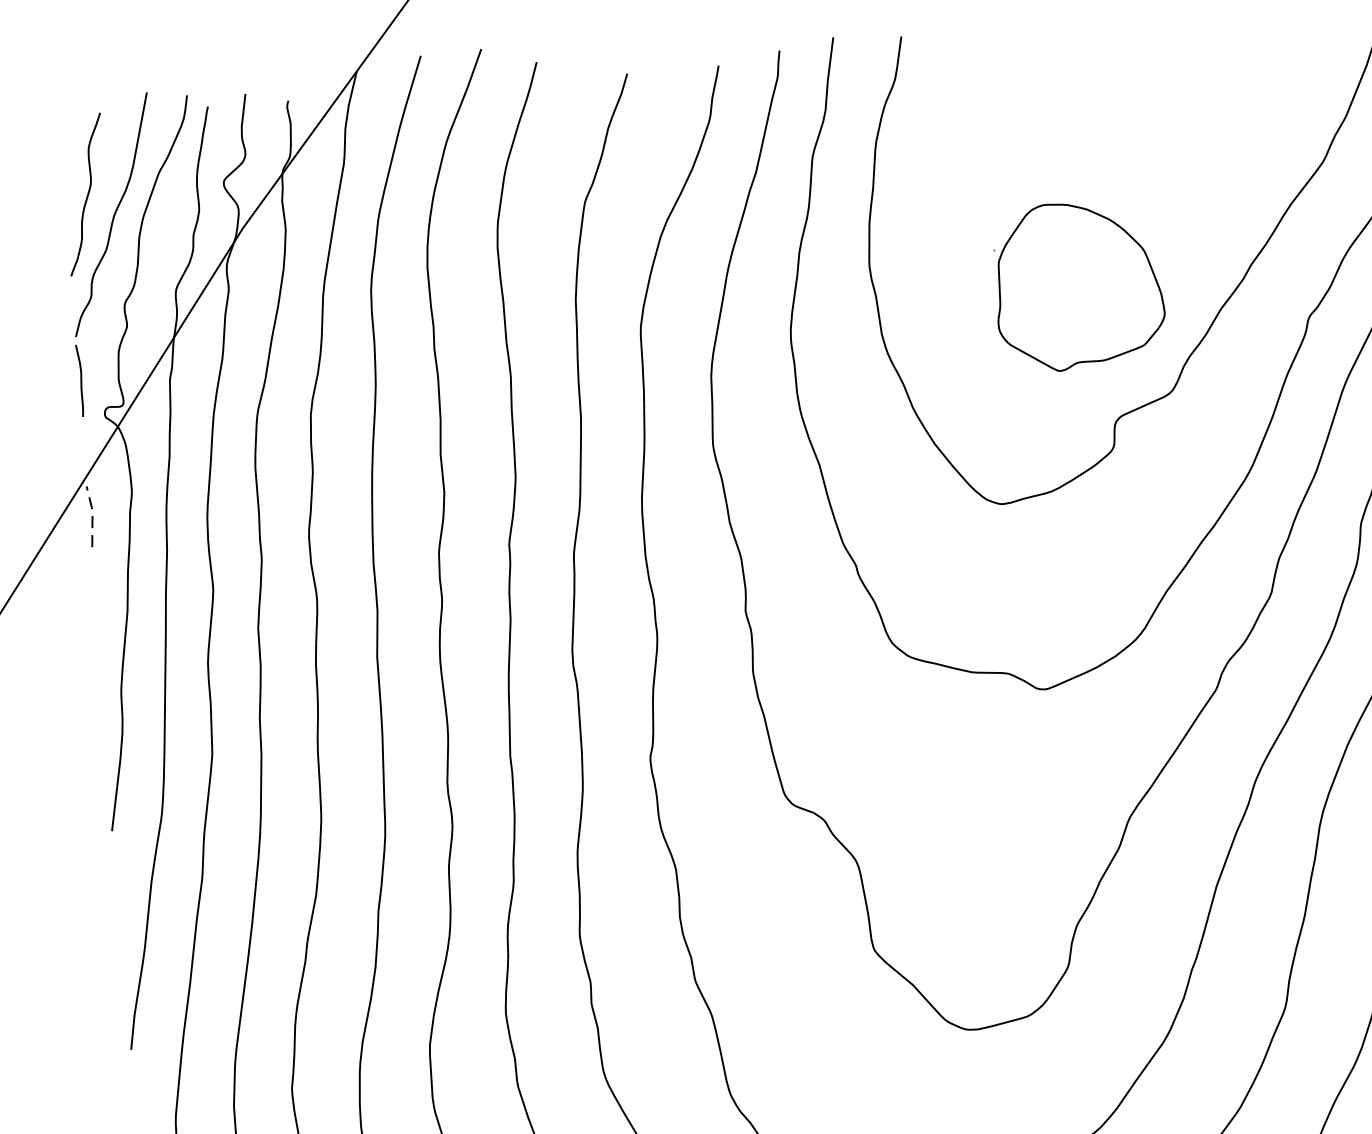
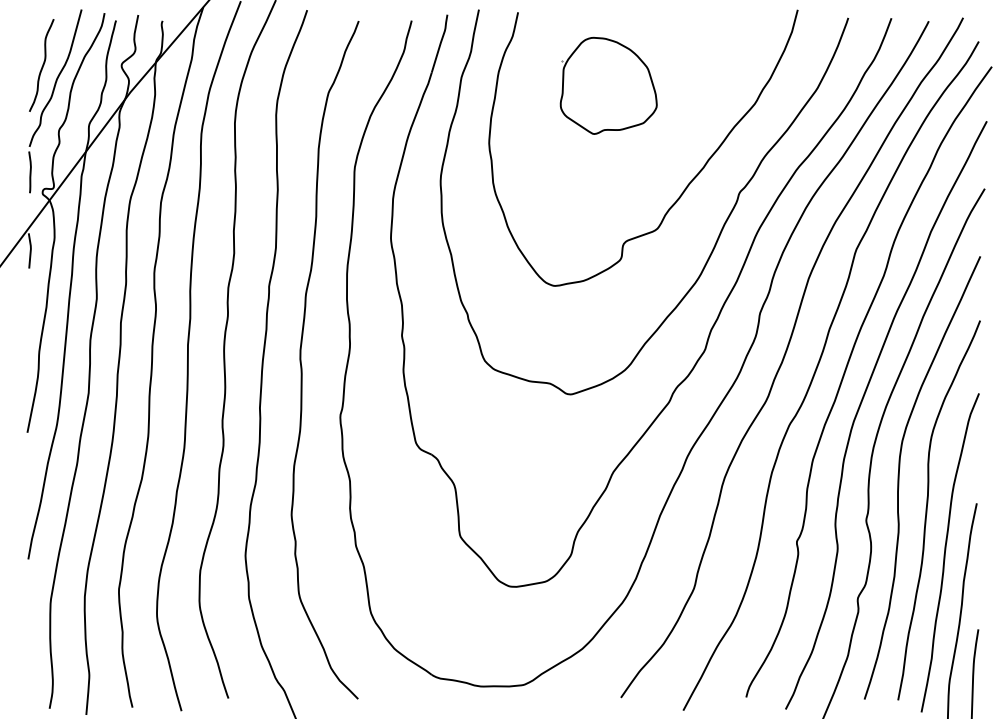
part: (1078, 285) -> (608, 85), moved
line: (91, 512) -> (30, 248), dashed -> solid

